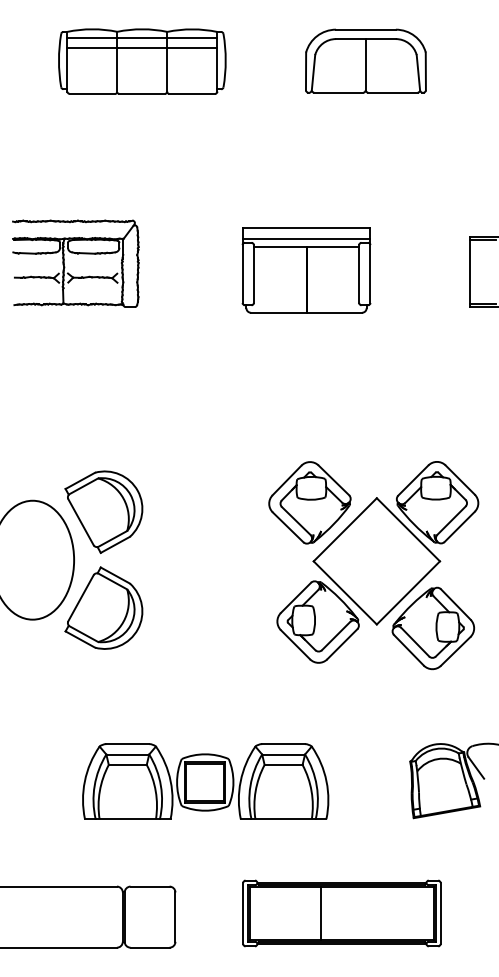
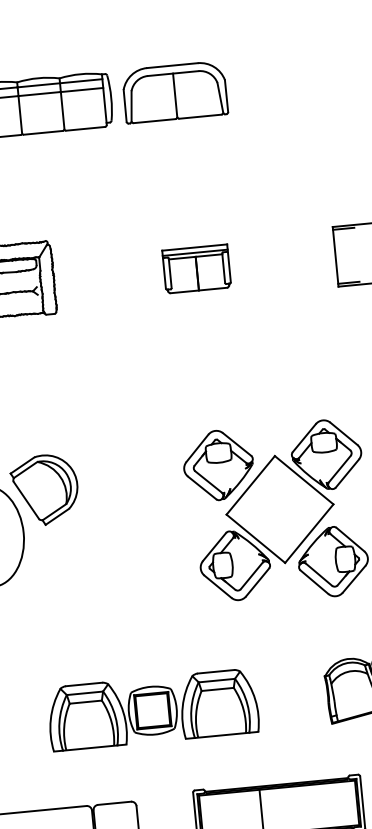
part: (365, 60) -> (174, 91), moved
part: (306, 270) -> (196, 269), size x0.6
part: (103, 607) -> (52, 570), removed

